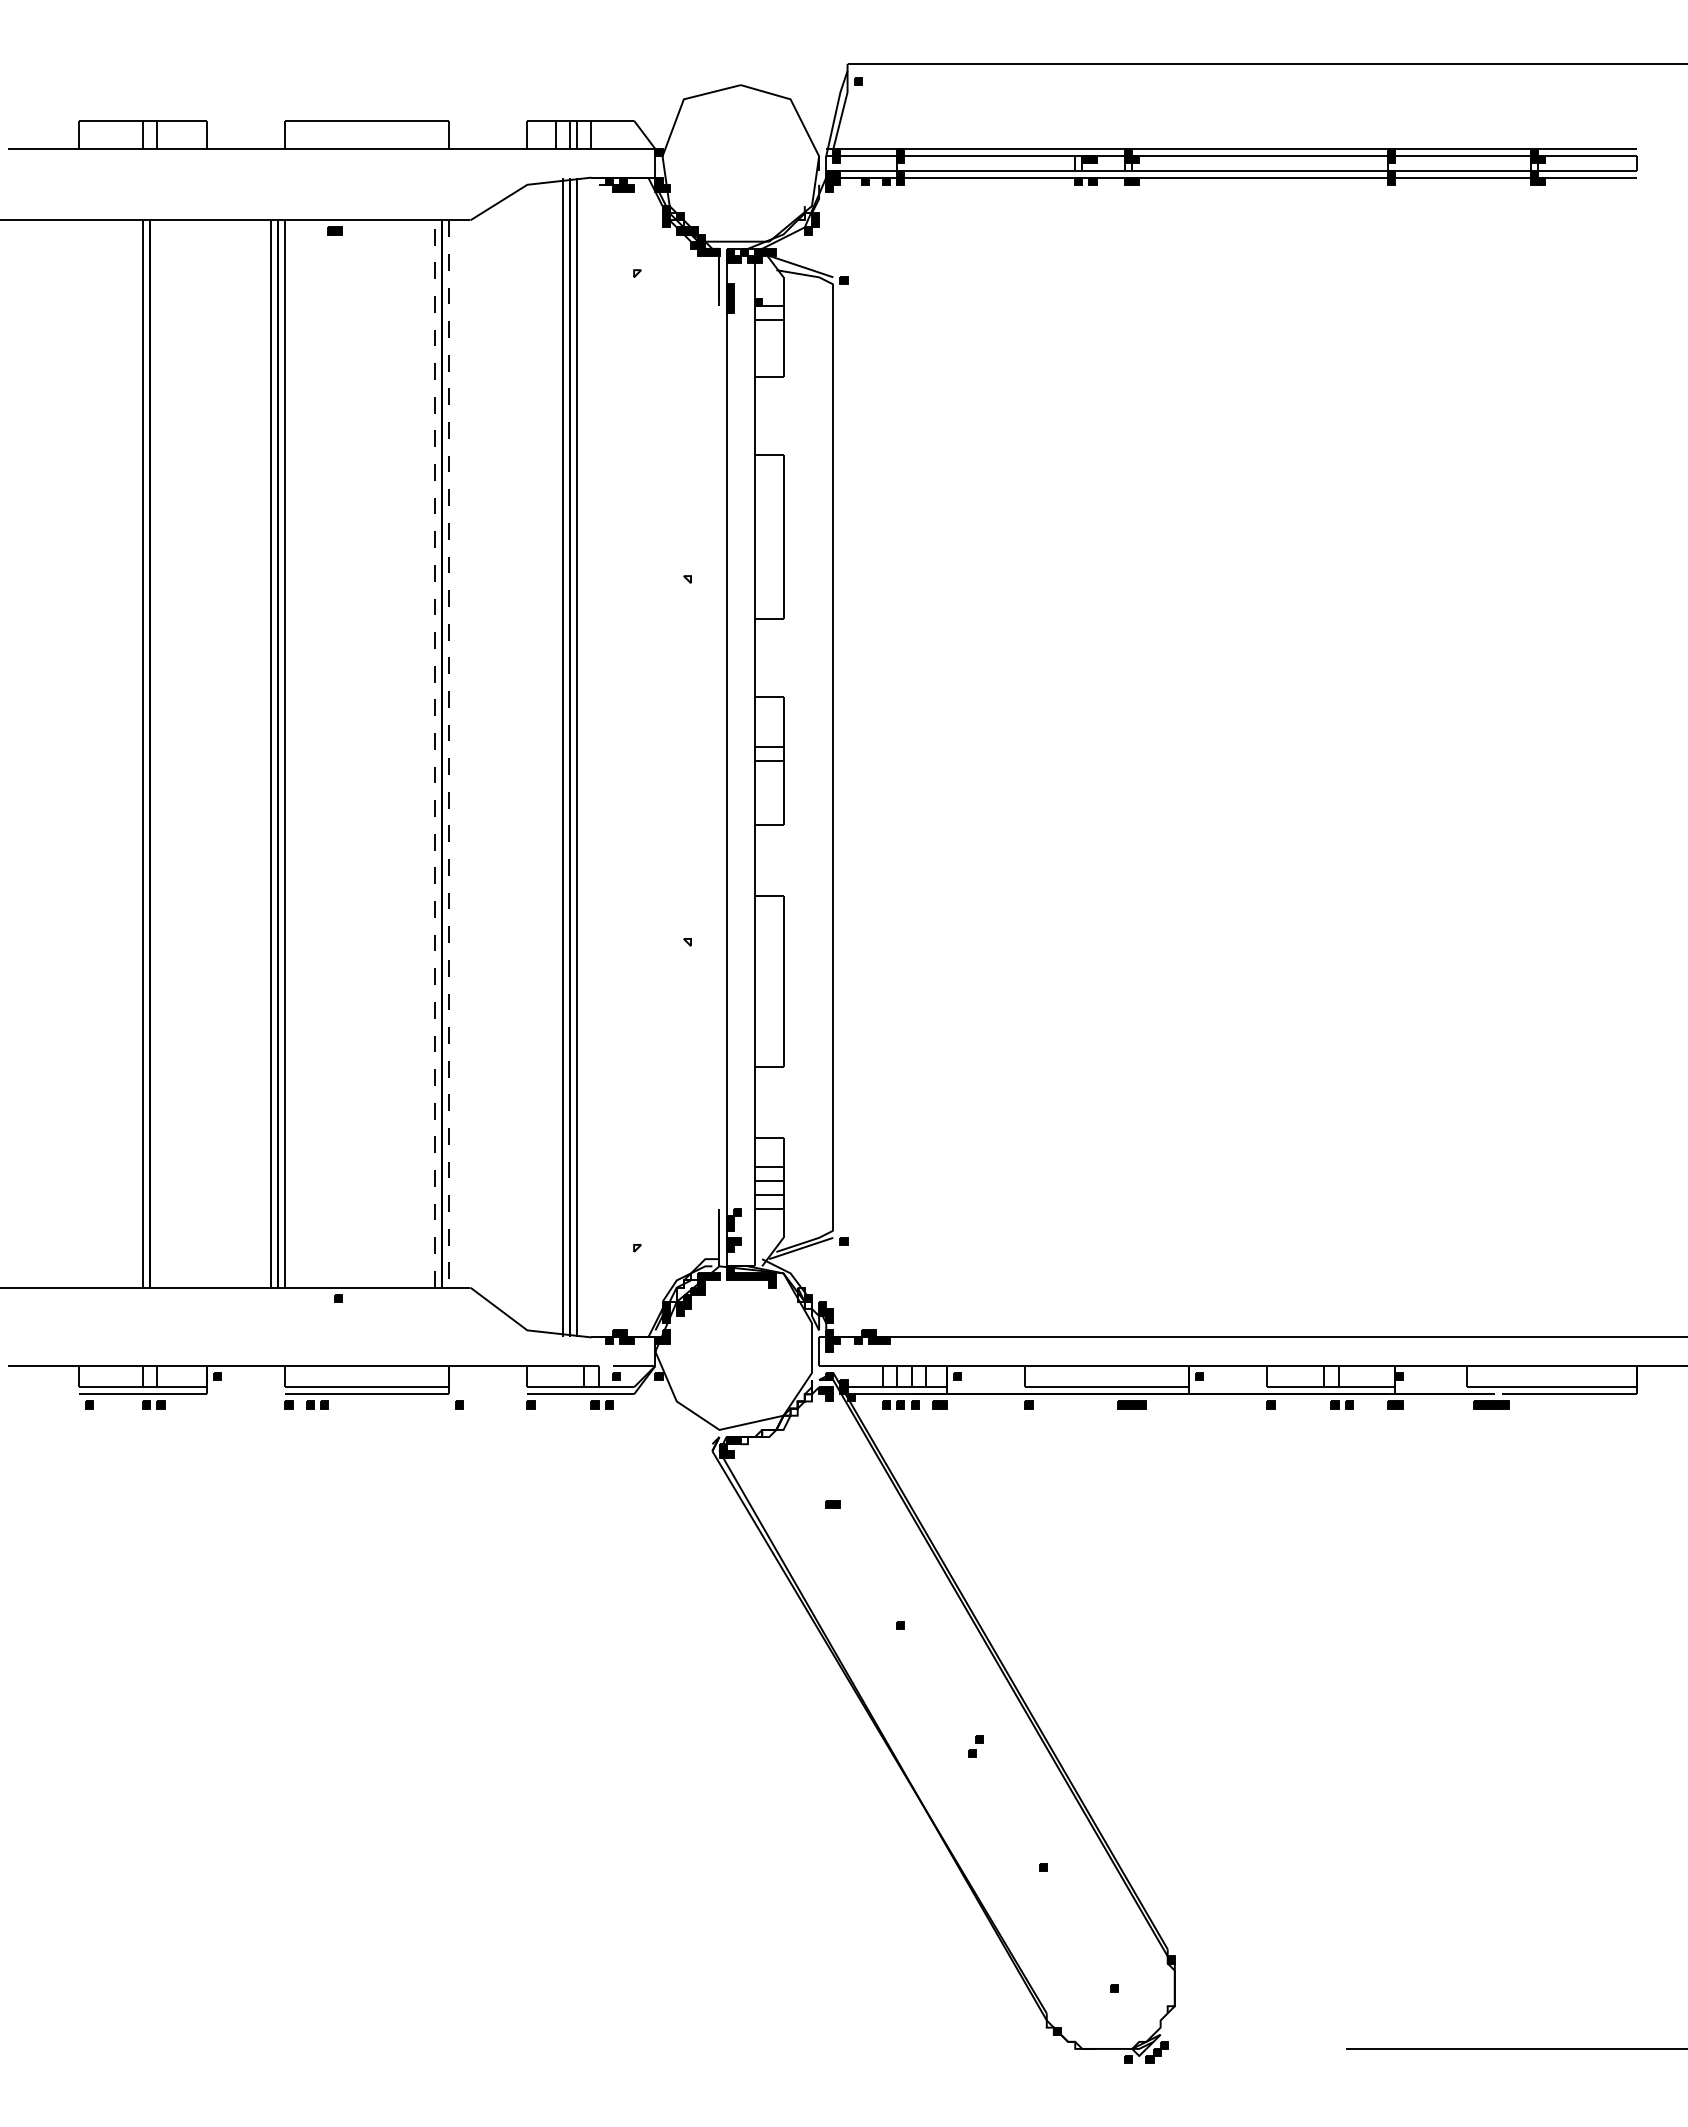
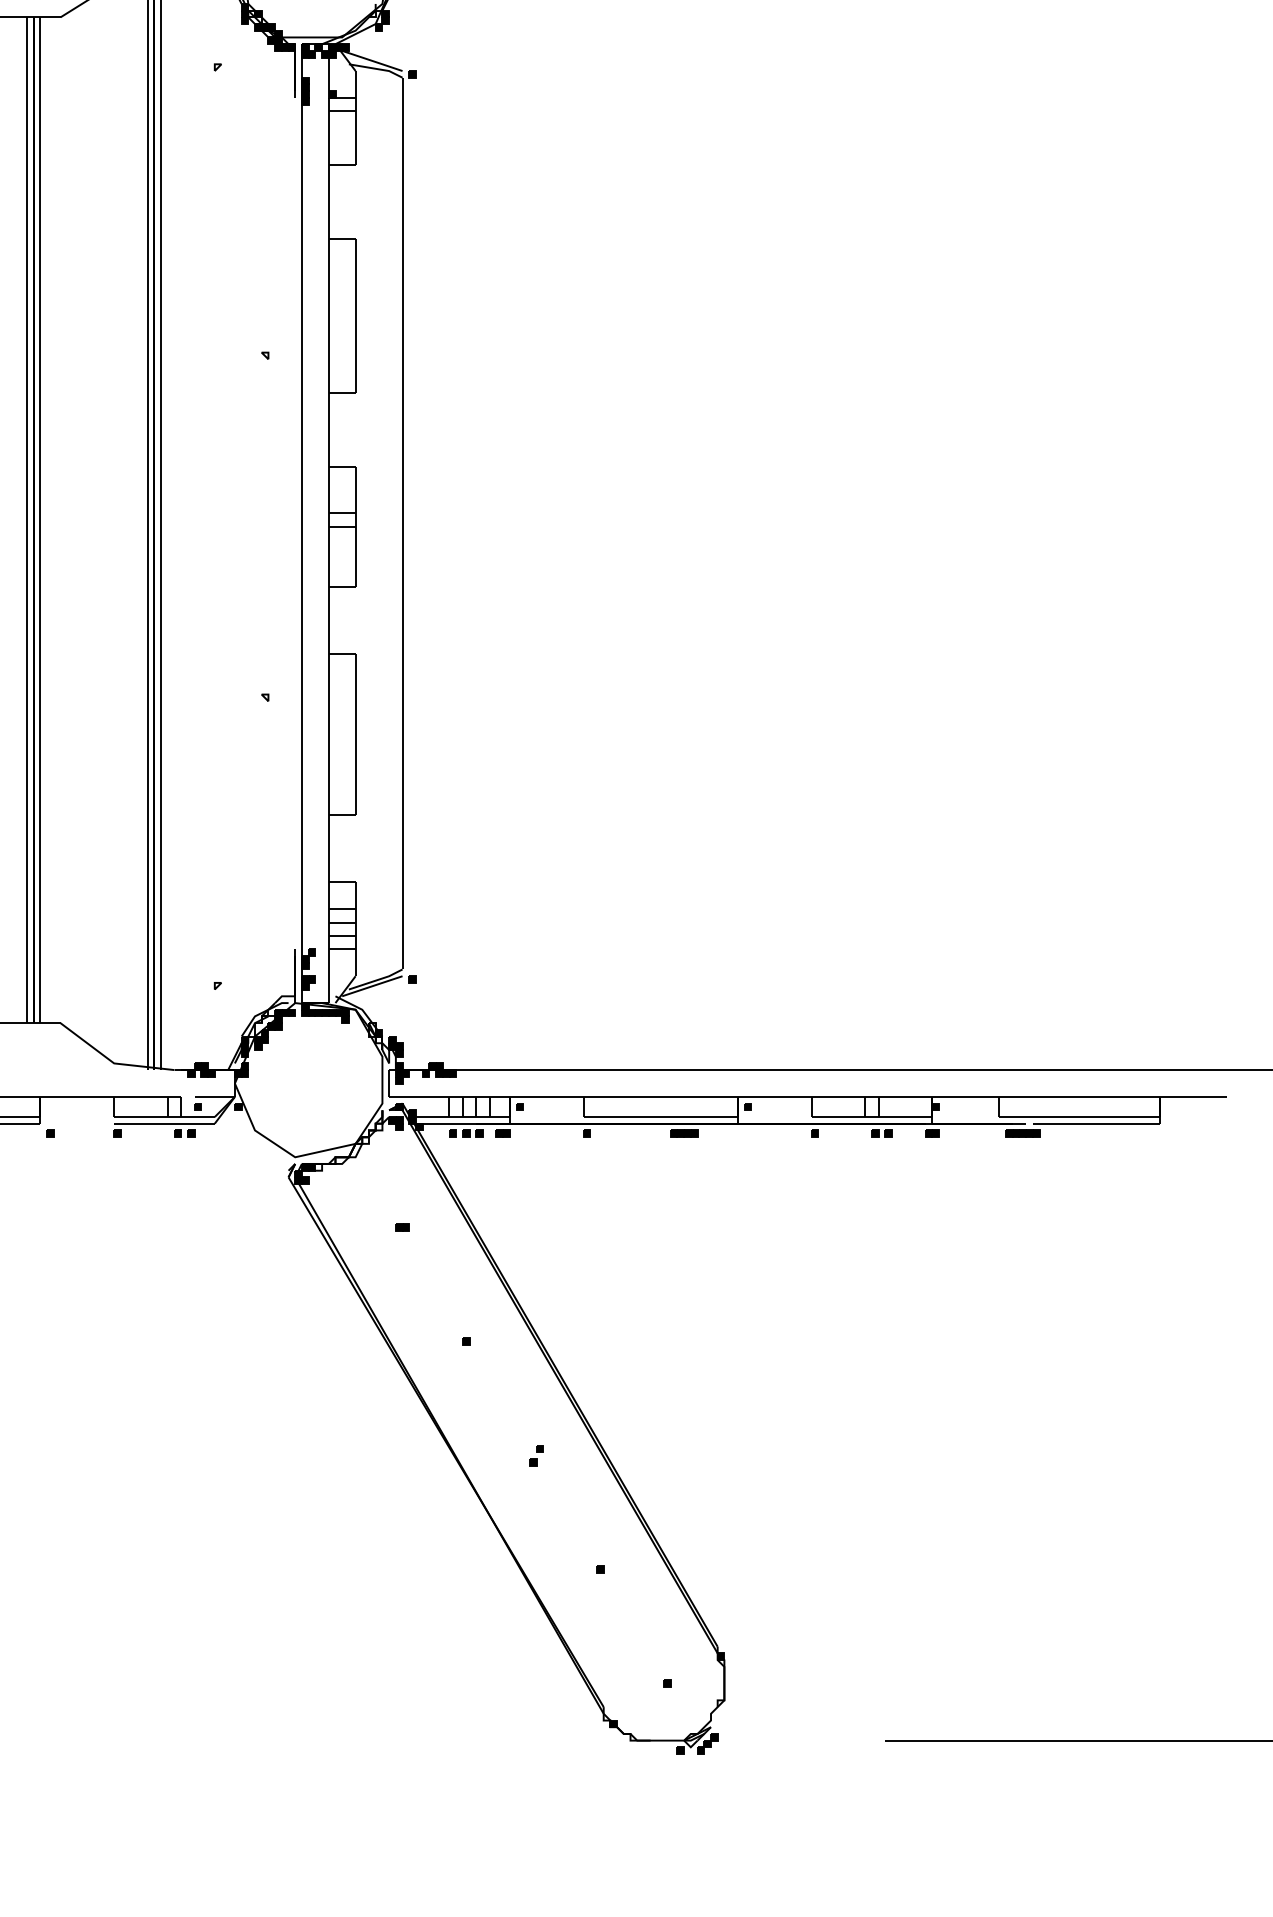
line: (434, 754) -> (26, 520), dashed -> solid
line: (449, 754) -> (40, 520), dashed -> solid

